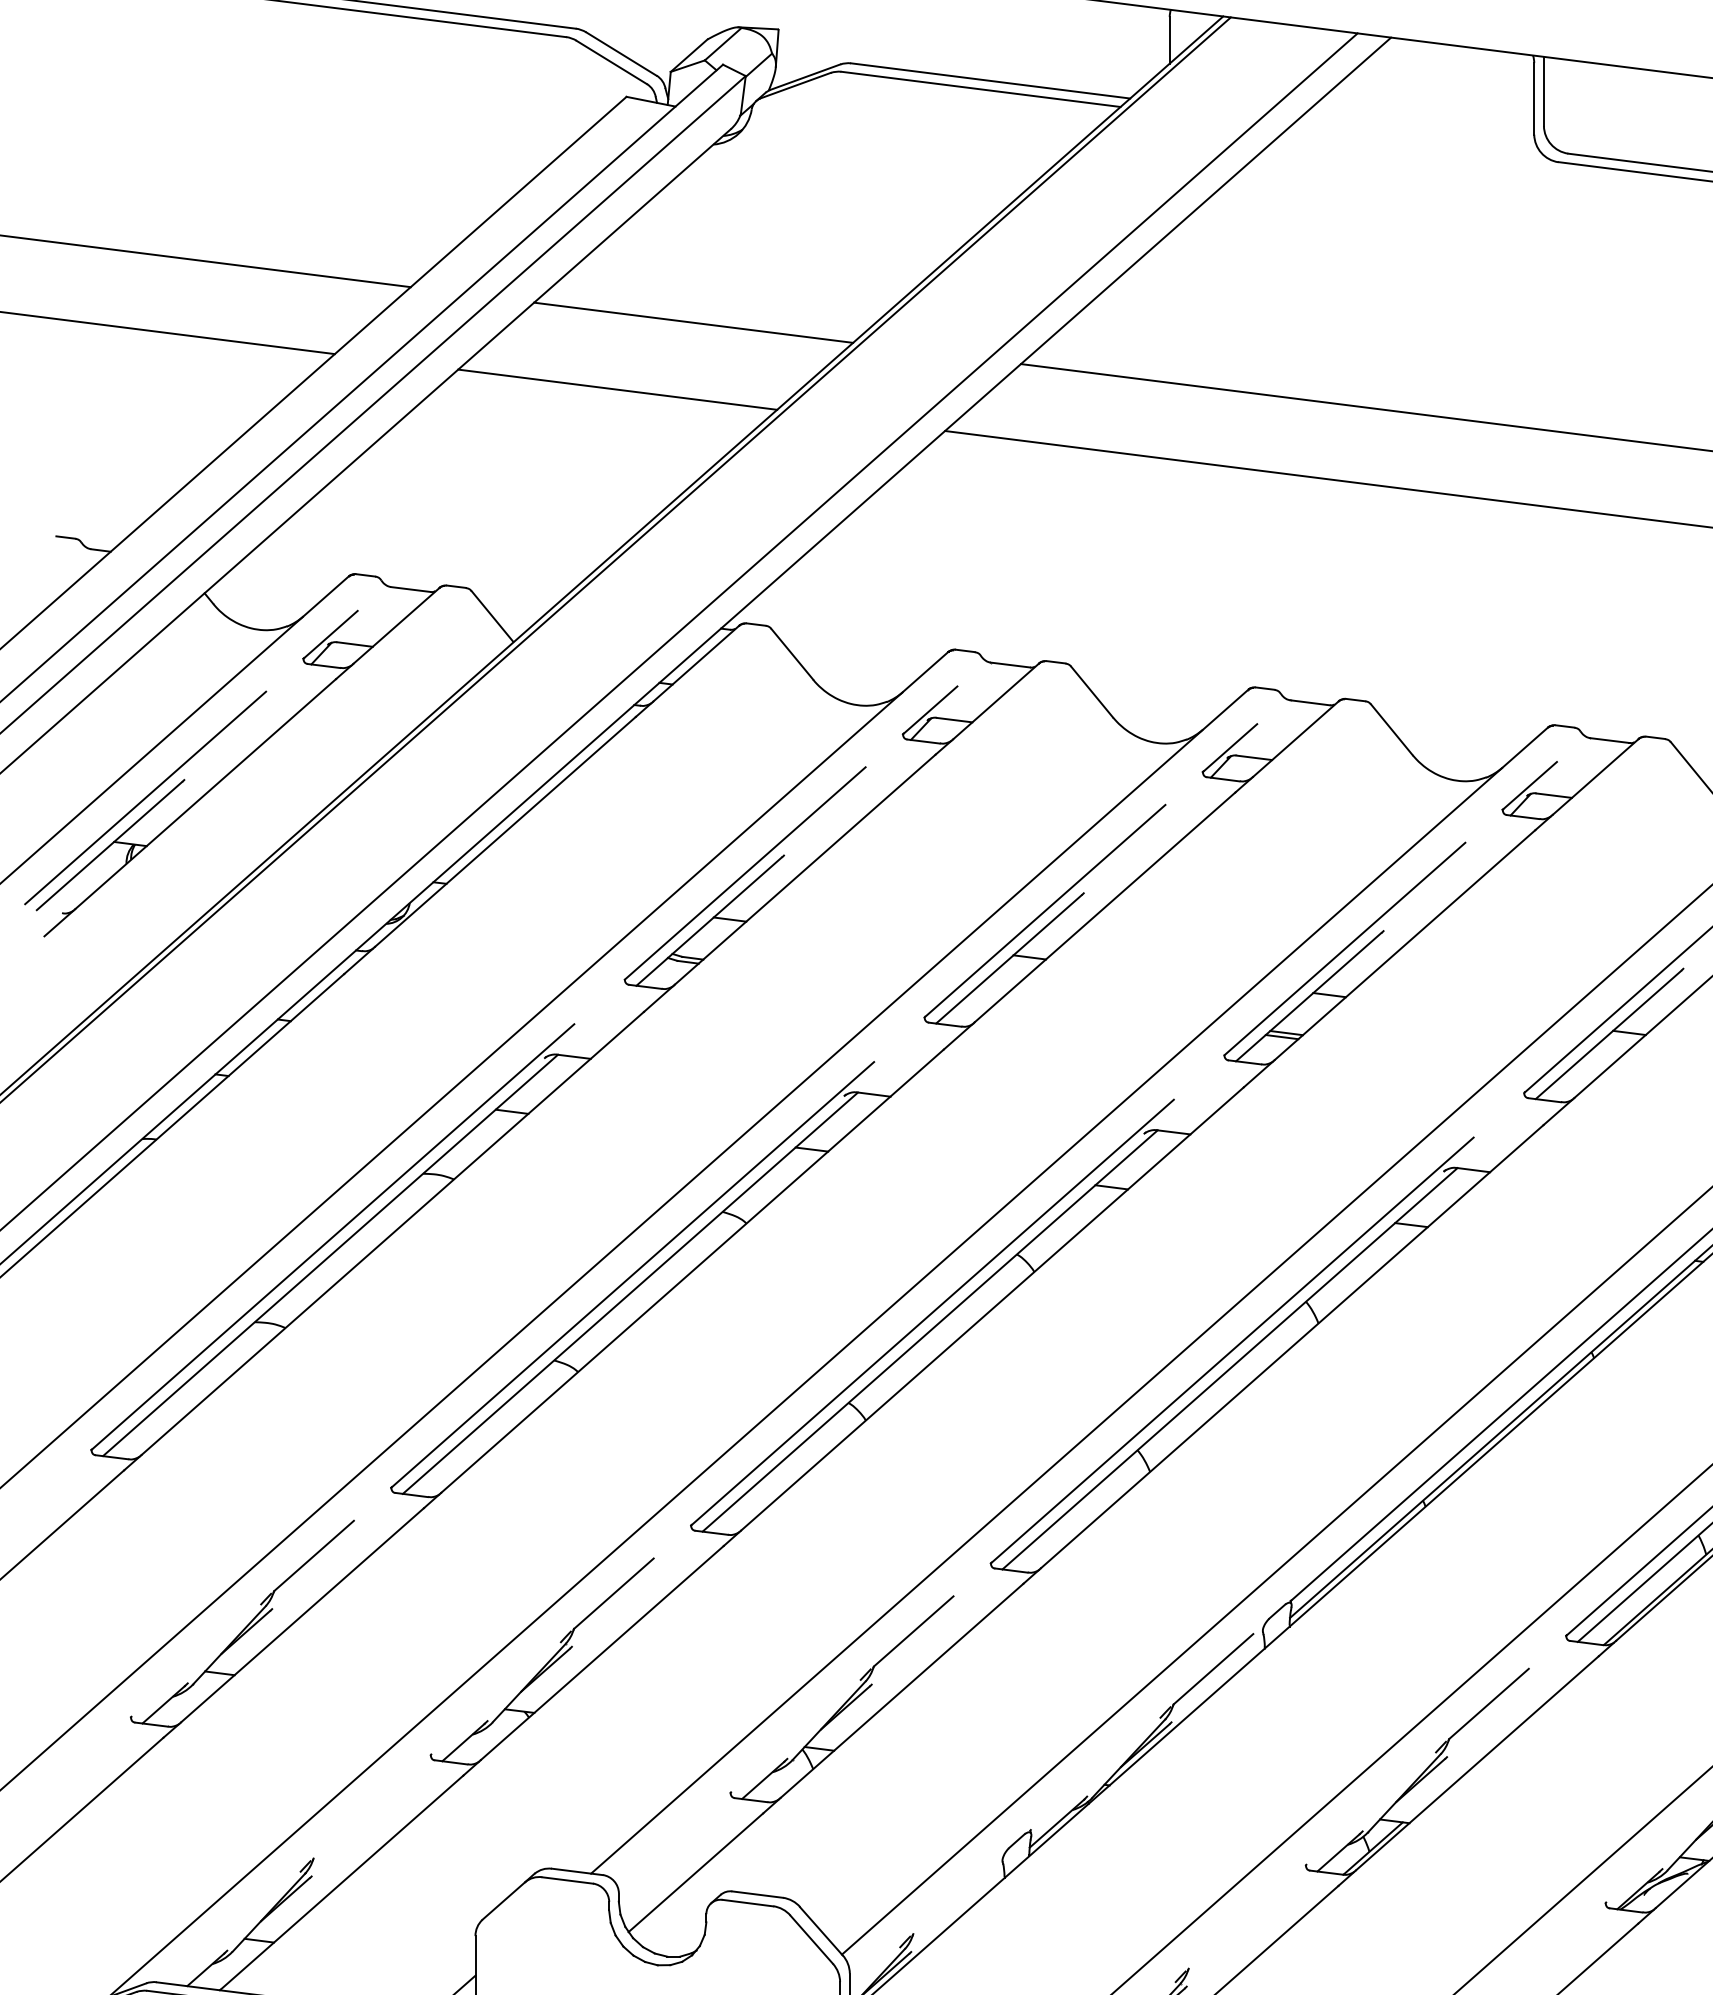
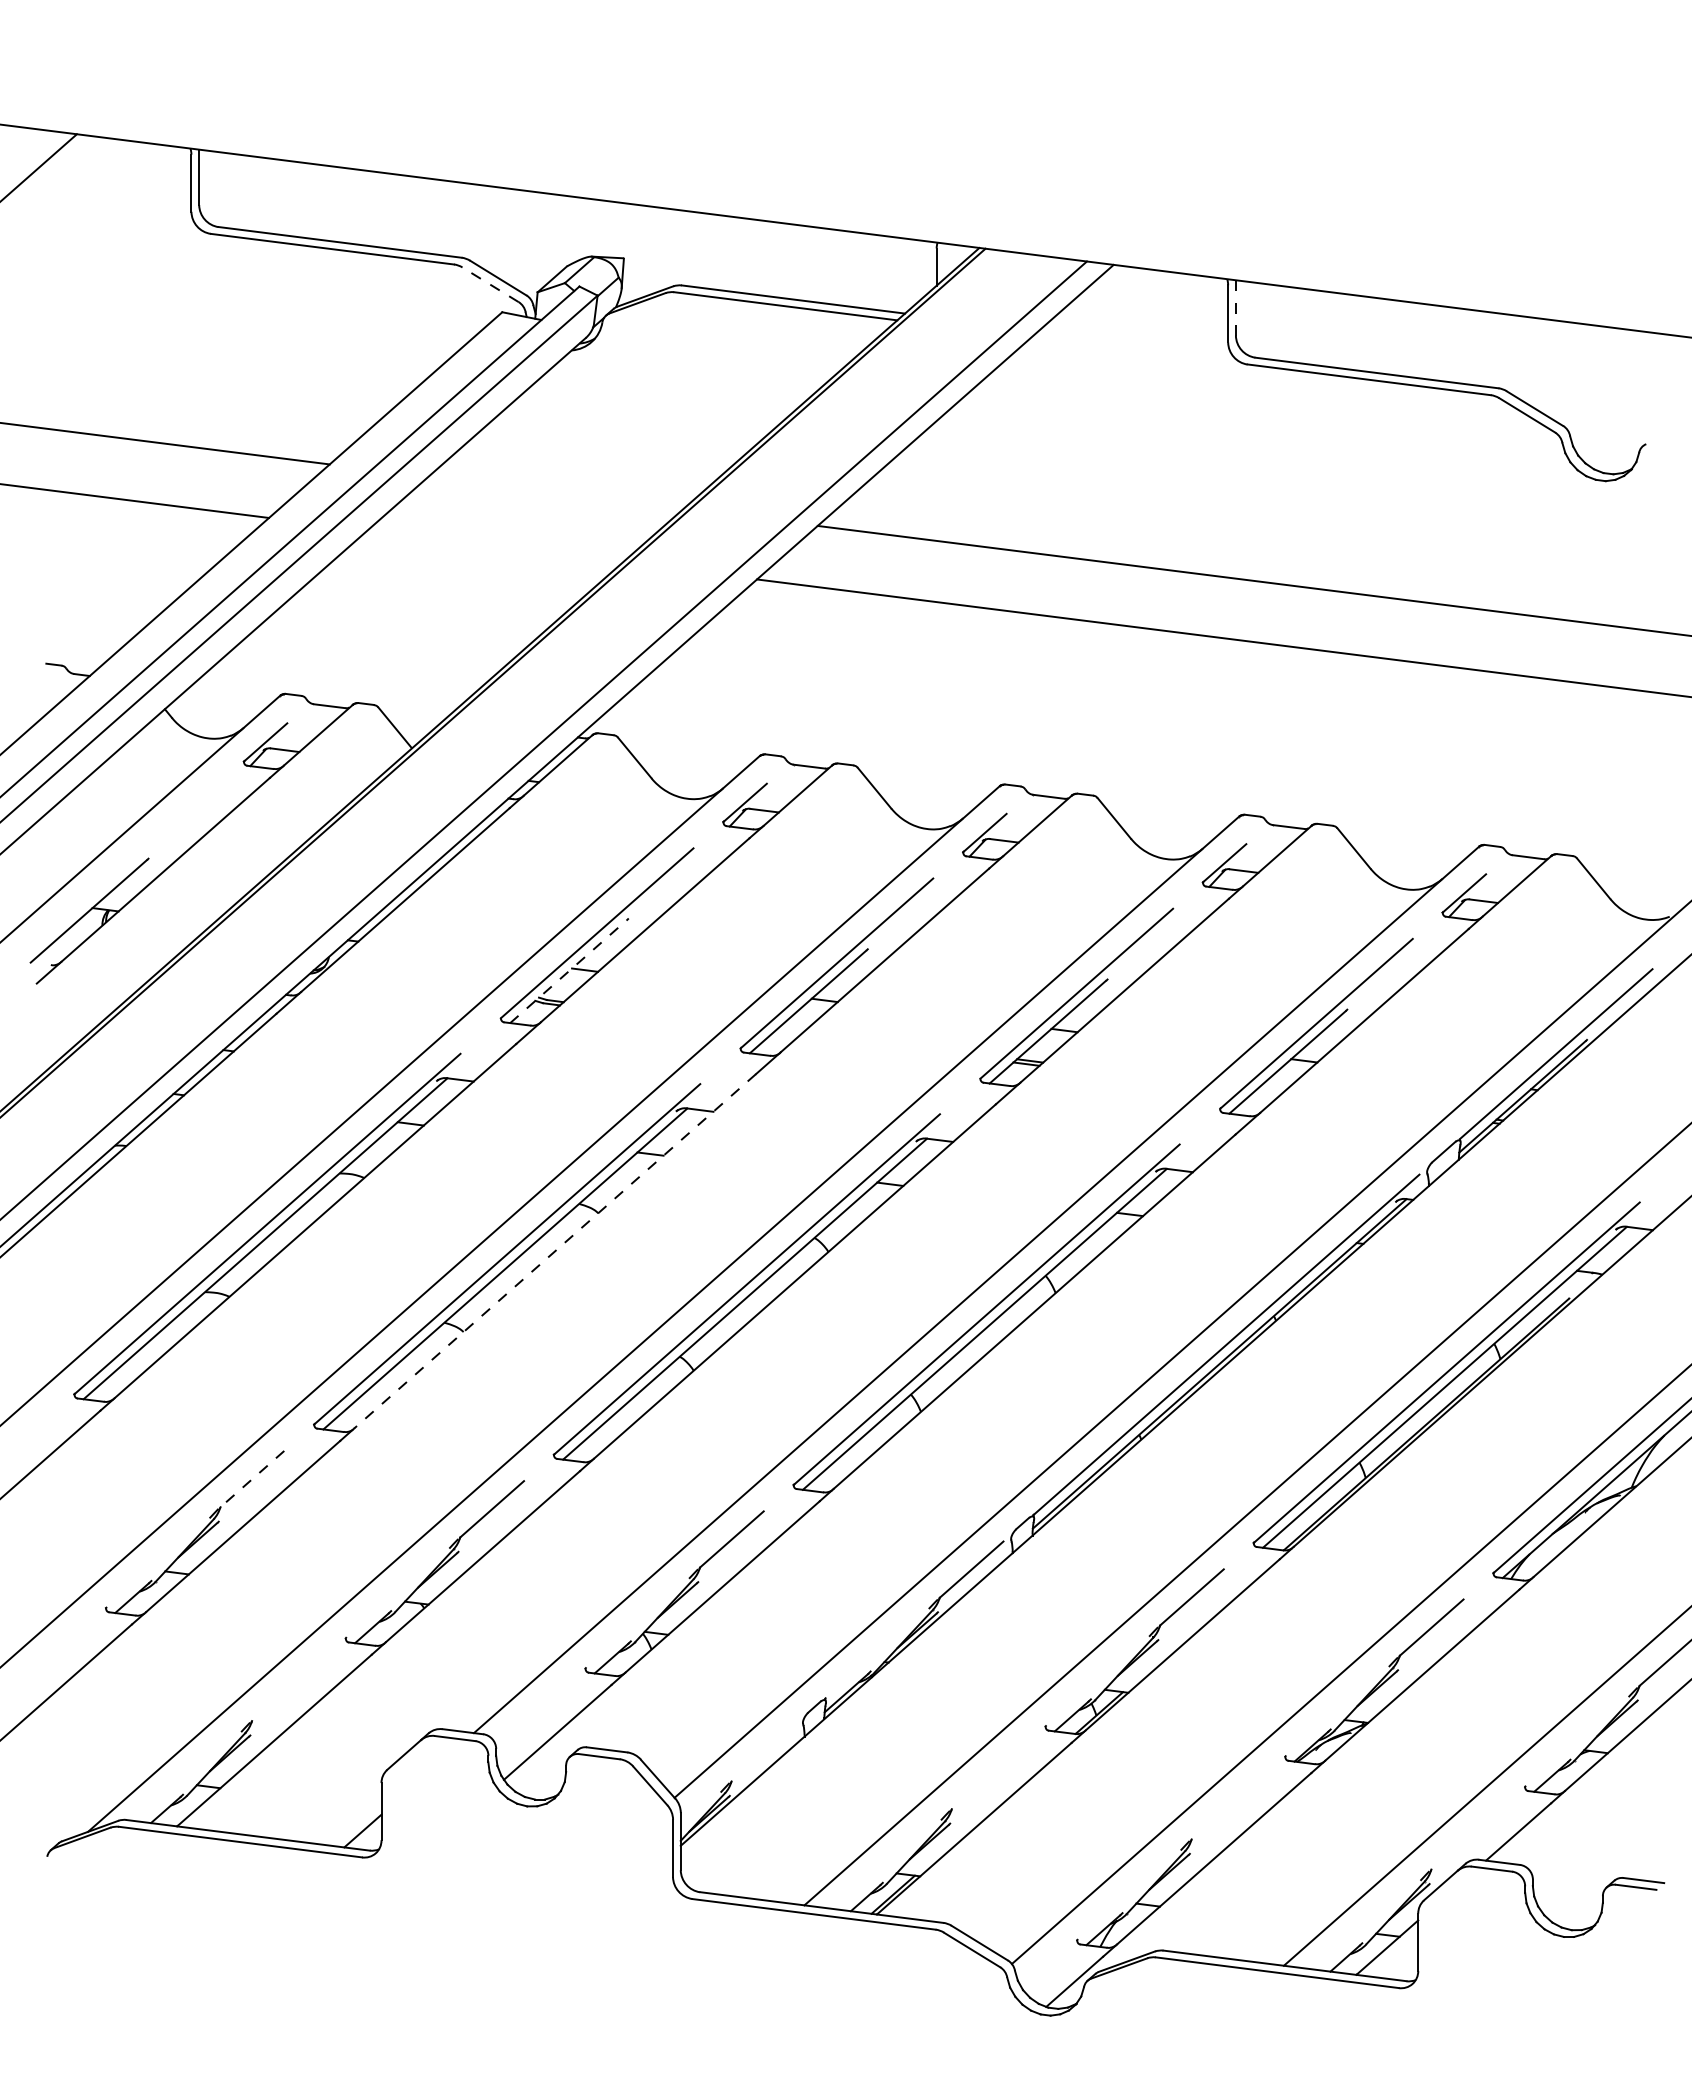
line: (611, 62) -> (490, 284), solid -> dashed
line: (1543, 92) -> (1235, 308), solid -> dashed
line: (693, 322) -> (555, 492), removed
line: (616, 389) -> (494, 546), removed
line: (145, 797) -> (117, 872), removed
line: (709, 921) -> (568, 971), solid -> dashed
line: (693, 1271) -> (555, 1251), solid -> dashed
line: (314, 1556) -> (252, 1479), solid -> dashed

